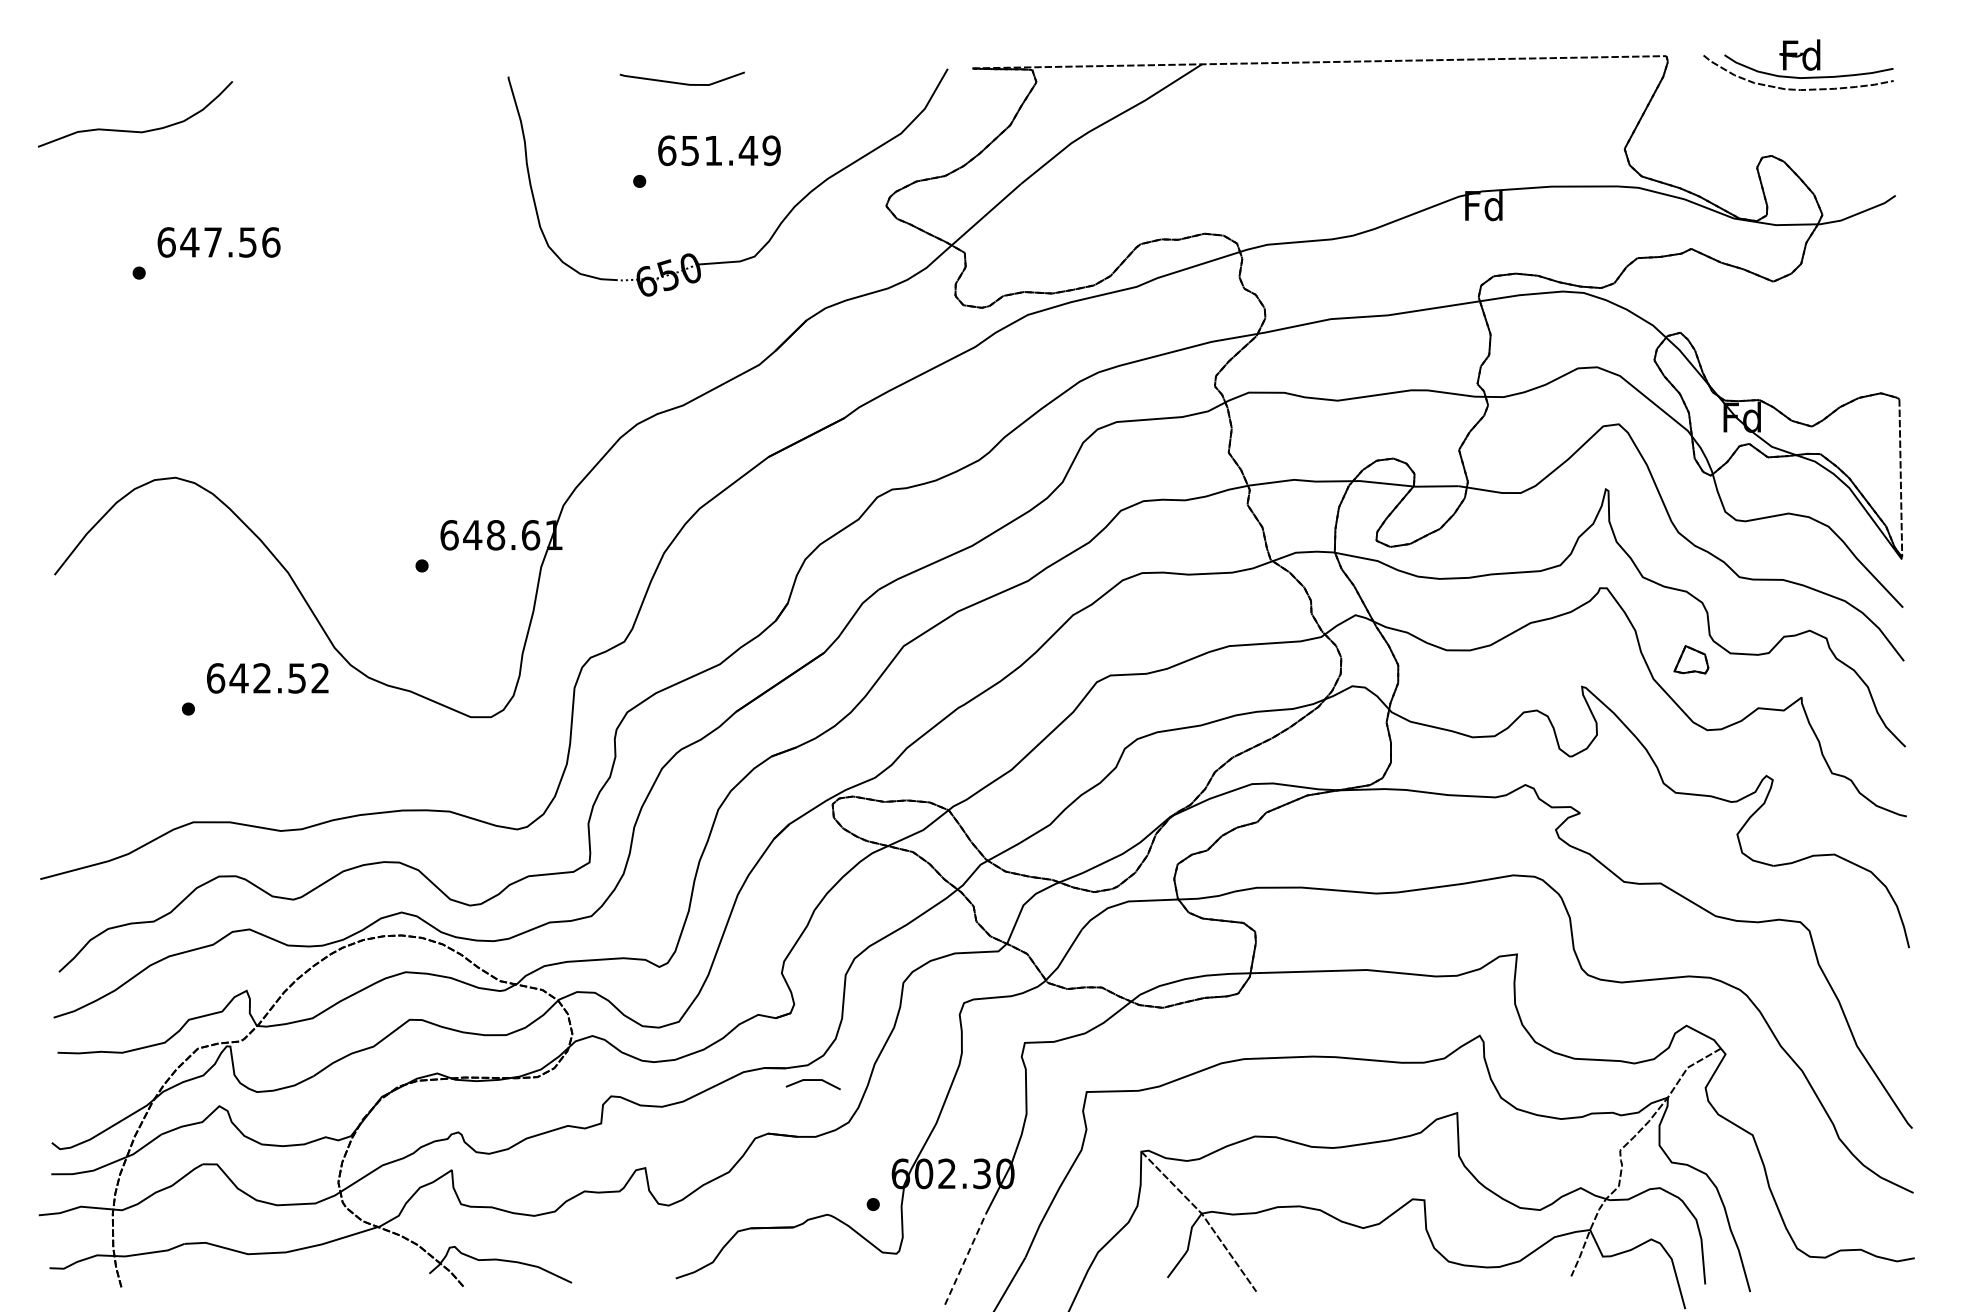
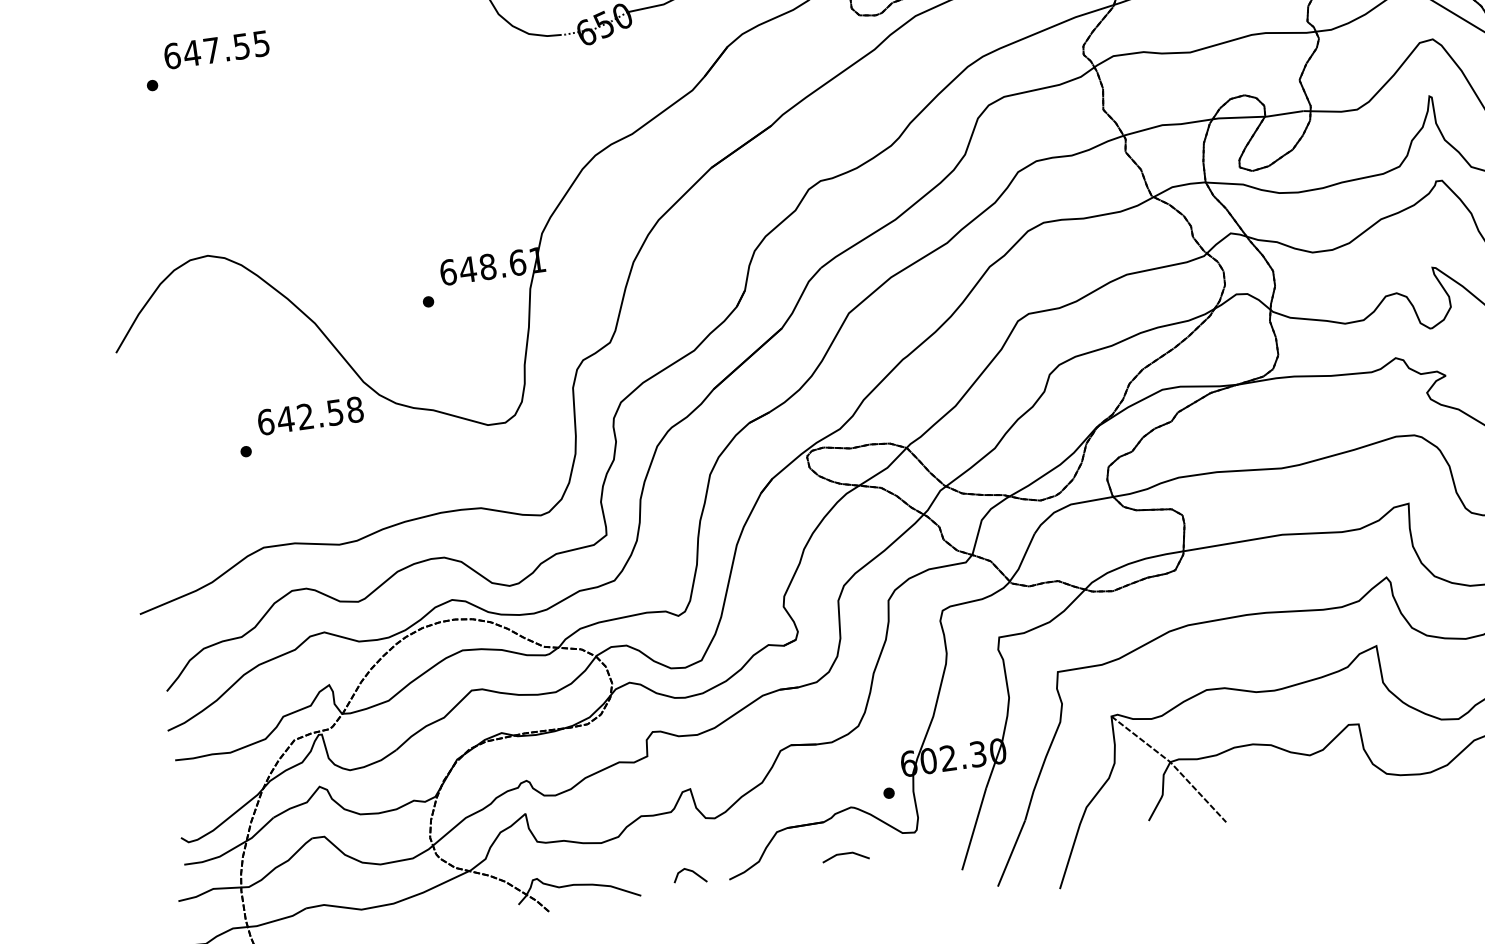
text: (271, 242) -> (261, 43), 647.56 -> 647.55
text: (320, 678) -> (355, 409), 642.52 -> 642.58
line: (812, 1080) -> (844, 854), moved
line: (965, 1259) -> (974, 829), dashed -> solid
line: (633, 1263) -> (691, 871), added

